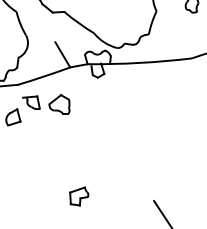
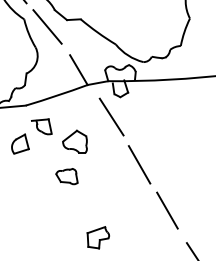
line: (36, 18) -> (47, 27), added
line: (90, 94) -> (111, 117), added
part: (59, 104) -> (75, 141), moved
line: (114, 134) -> (140, 164), added
part: (52, 144) -> (66, 176), added
line: (137, 173) -> (167, 210), added

